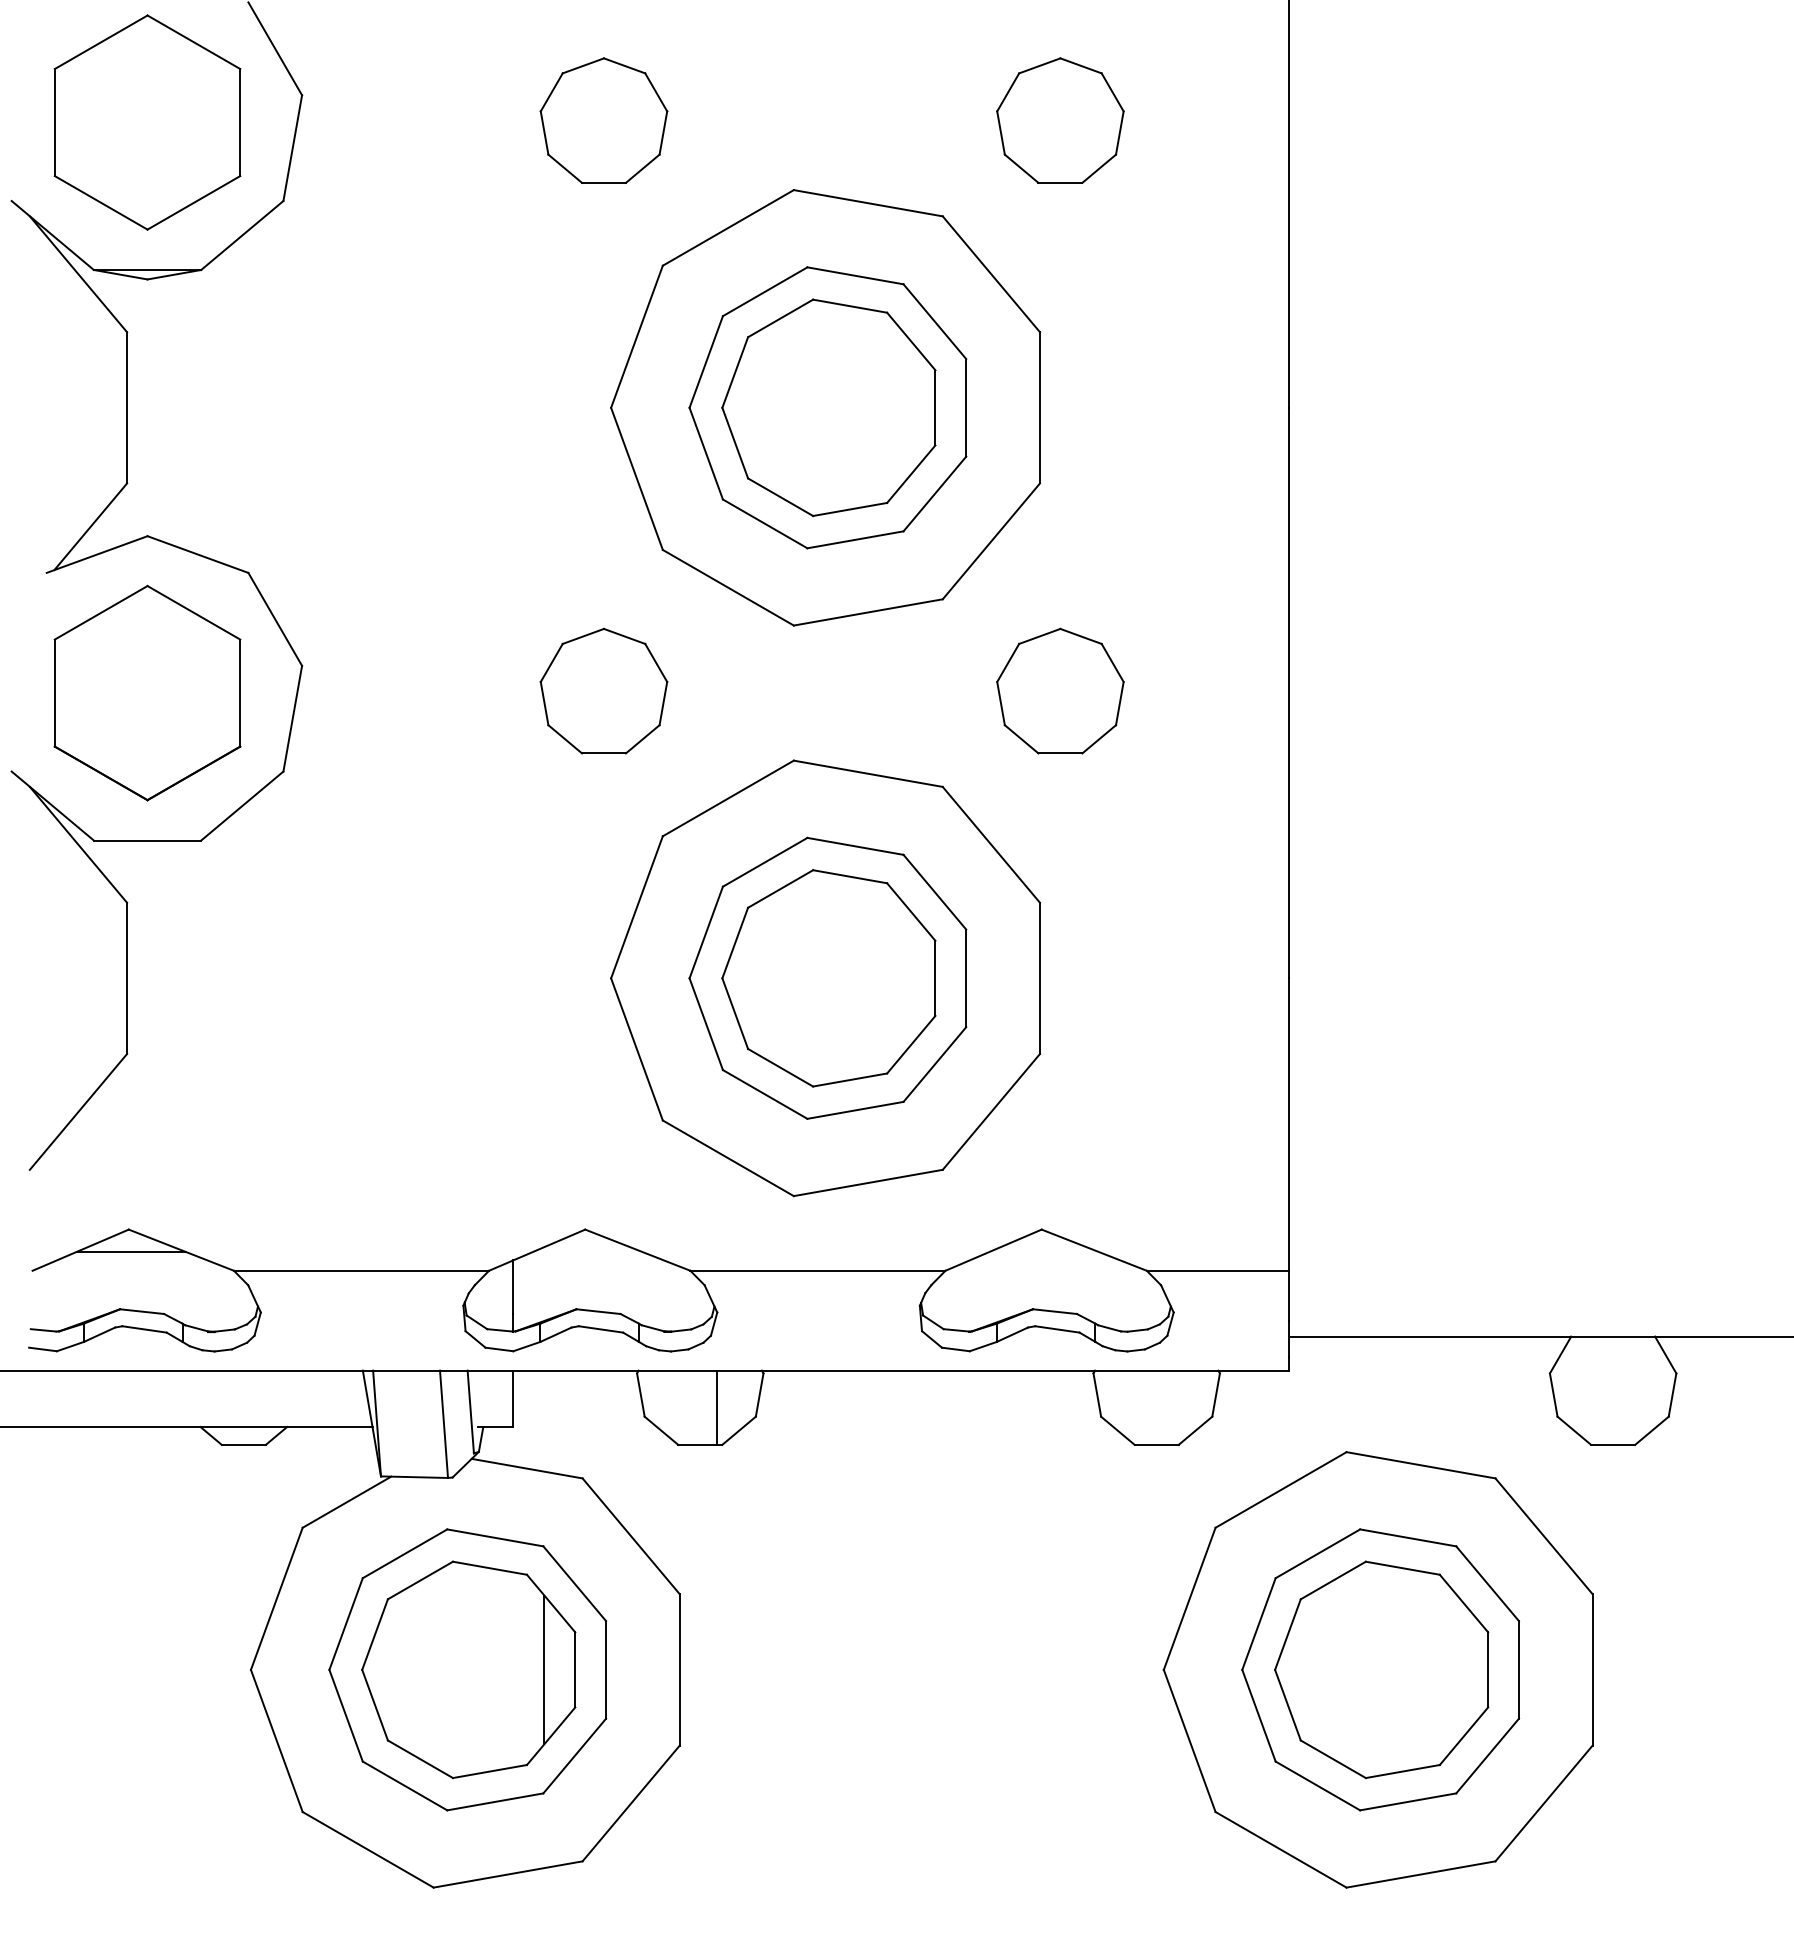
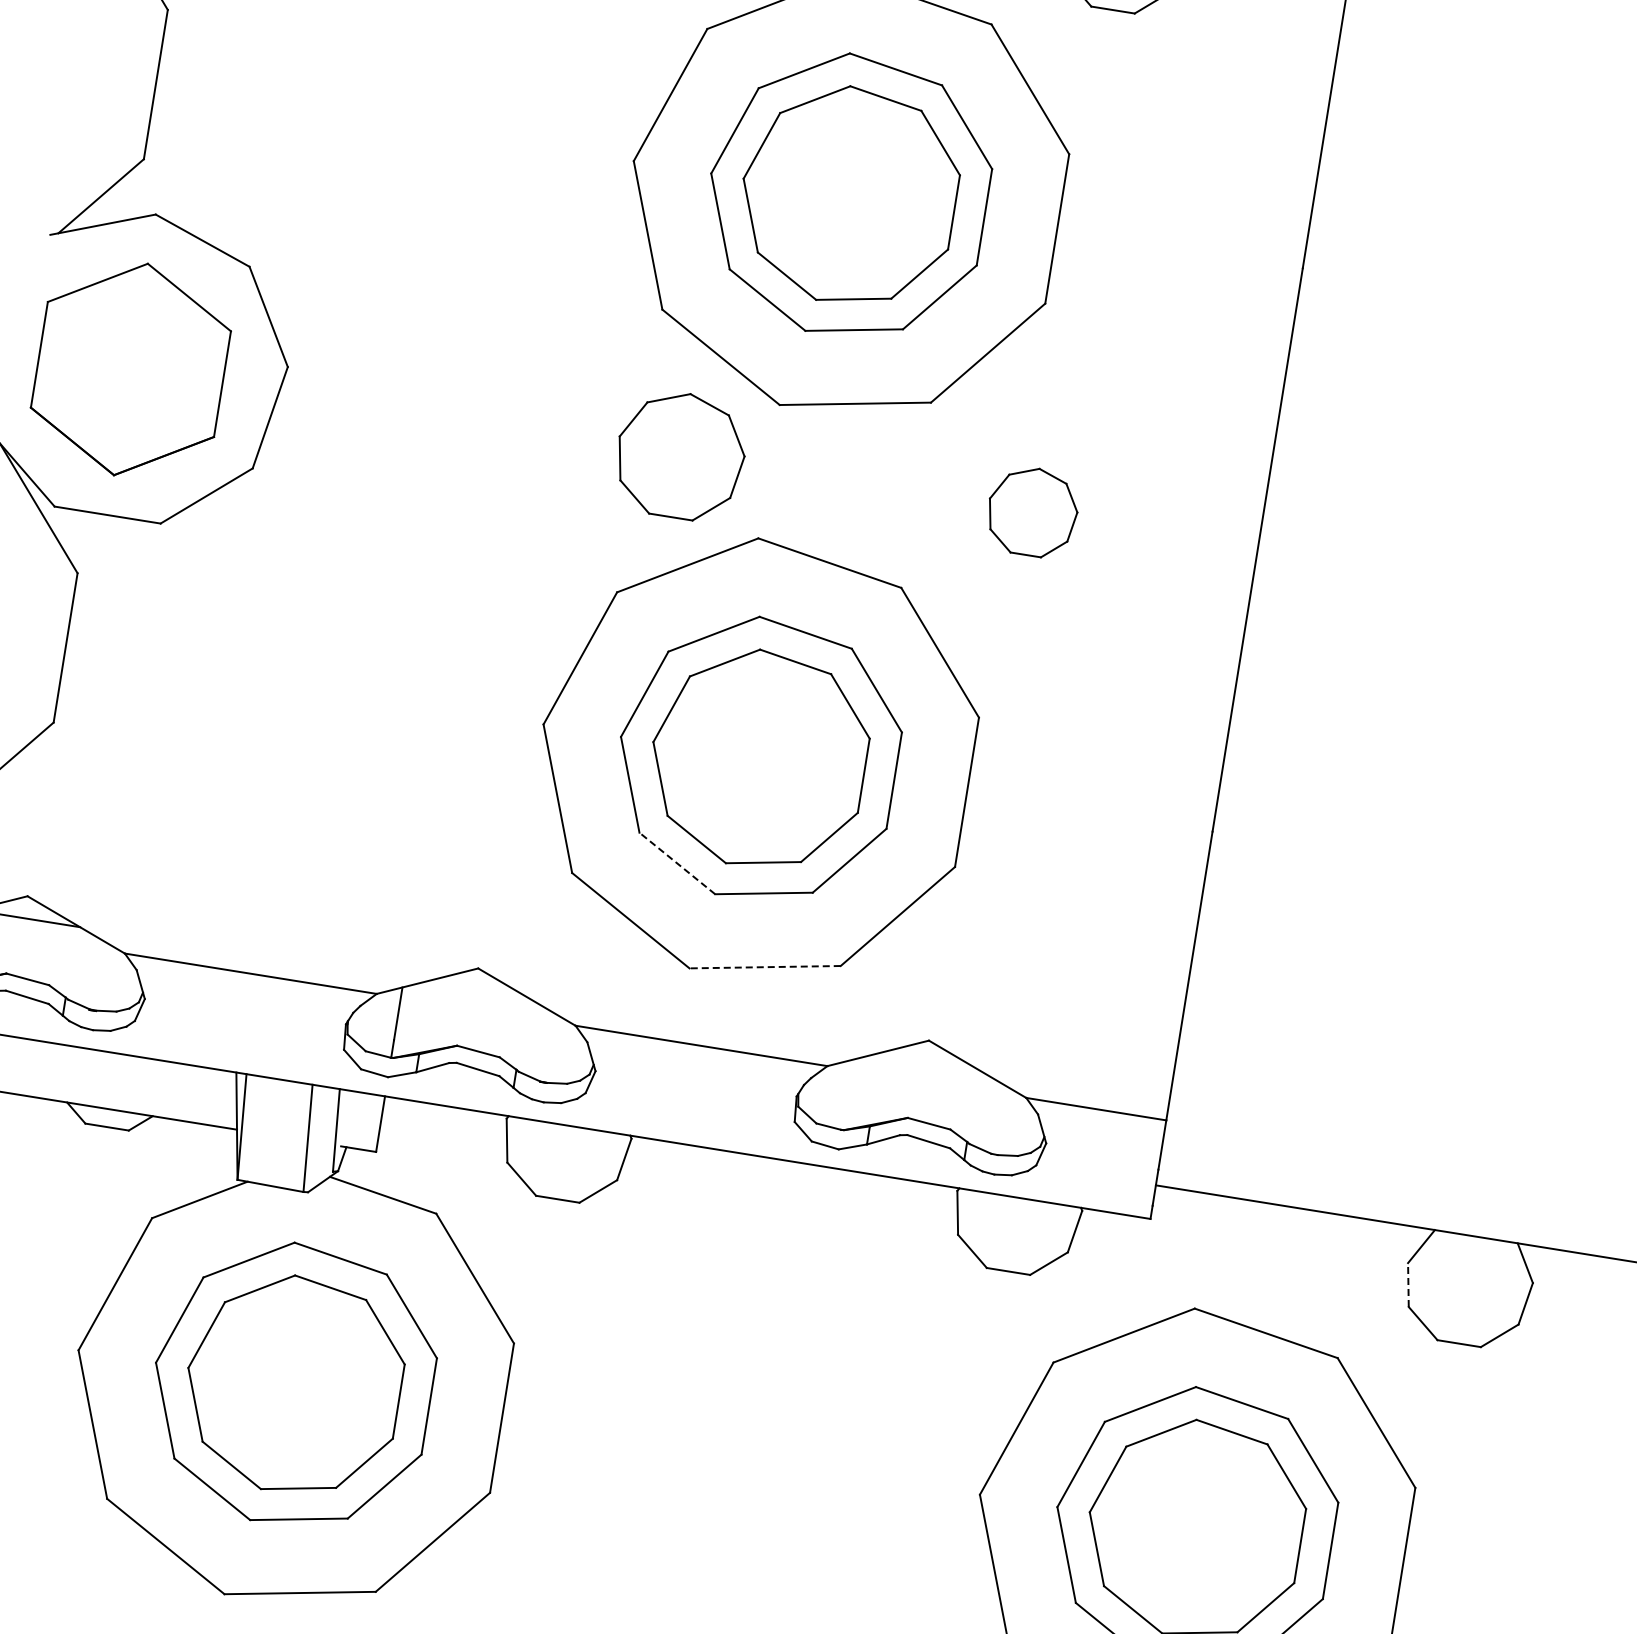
part: (603, 690) -> (680, 454), moved
part: (1060, 690) -> (1032, 511), size x0.7
line: (765, 1094) -> (677, 863), solid -> dashed
line: (868, 1182) -> (765, 966), solid -> dashed
line: (1553, 1395) -> (1408, 1285), solid -> dashed
line: (717, 1407) -> (580, 1165), removed
line: (544, 1669) -> (368, 1396), removed

